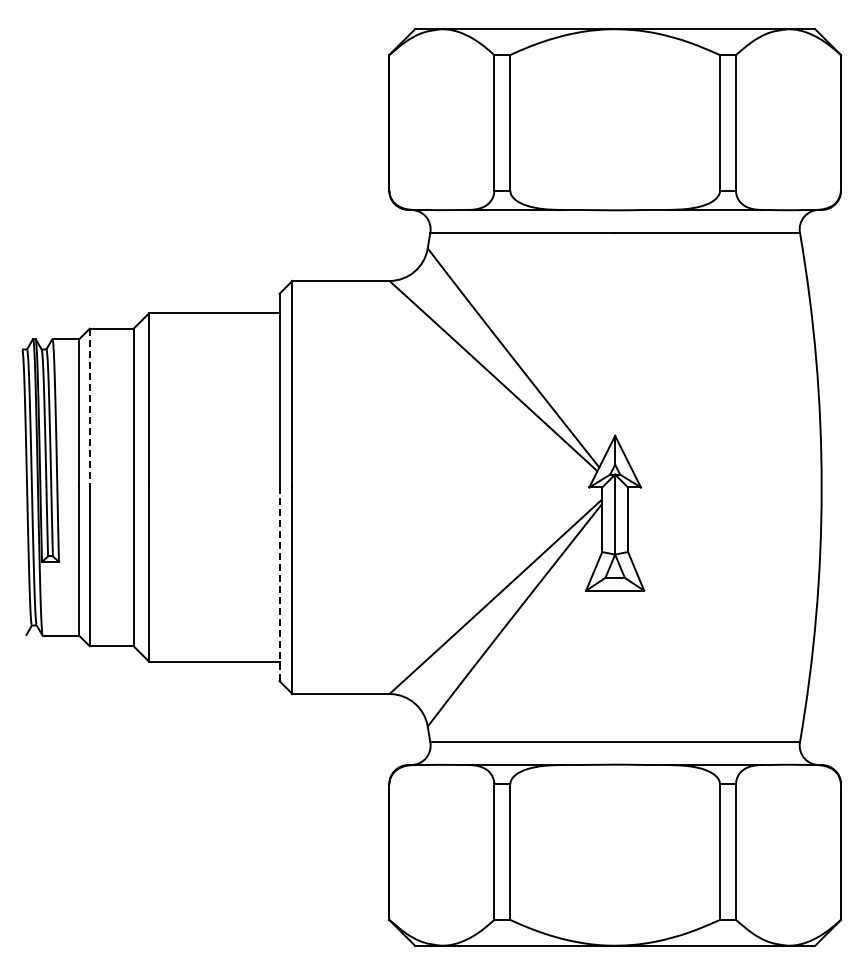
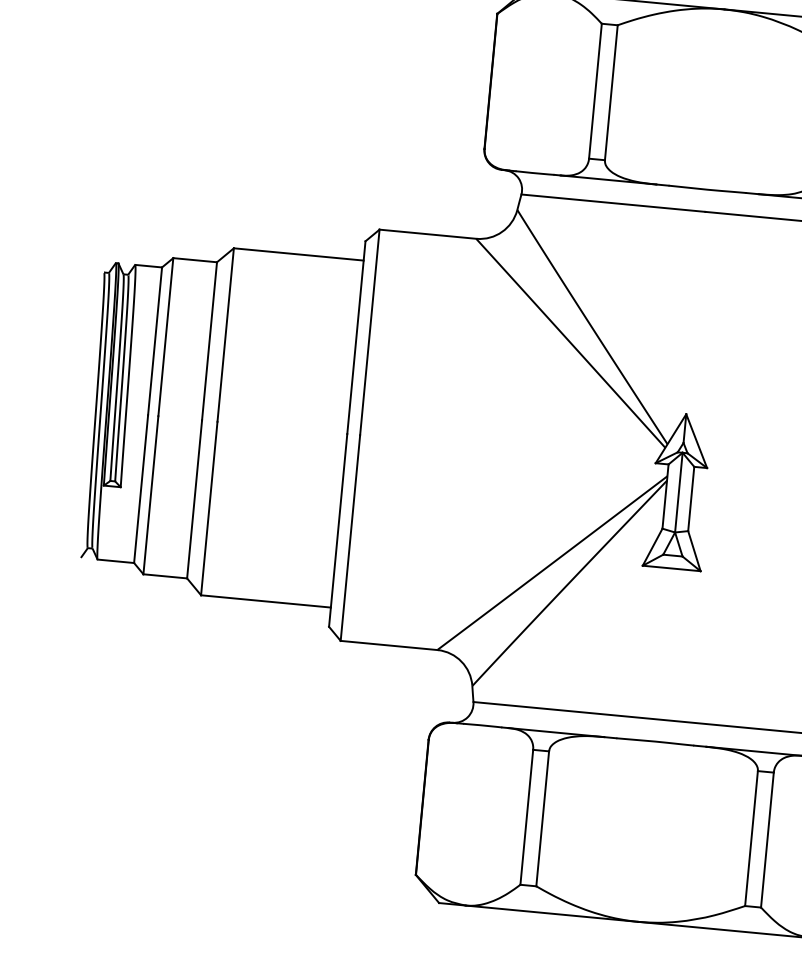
line: (89, 408) -> (165, 337), dashed -> solid
line: (279, 584) -> (338, 530), dashed -> solid

